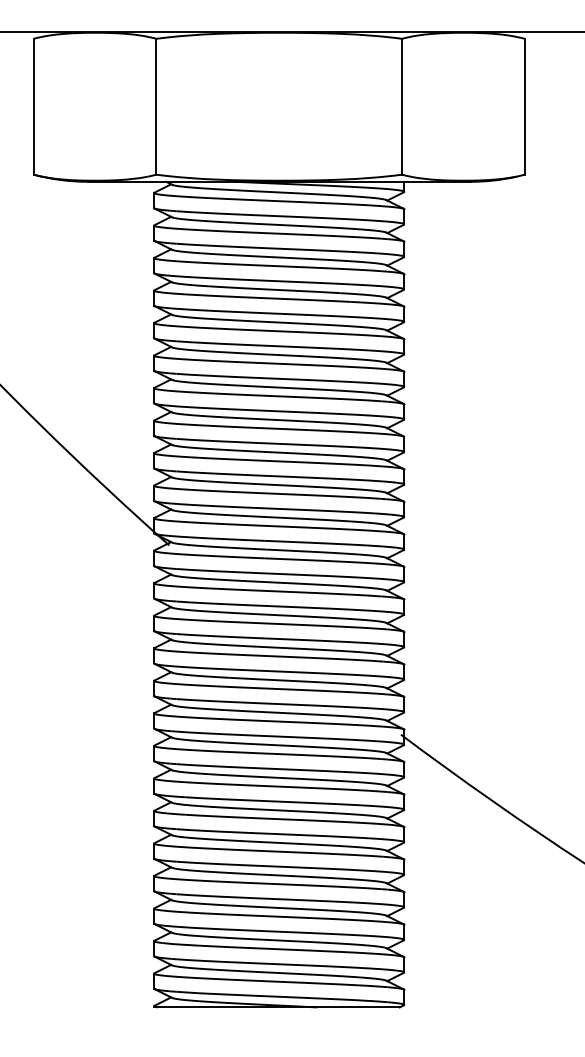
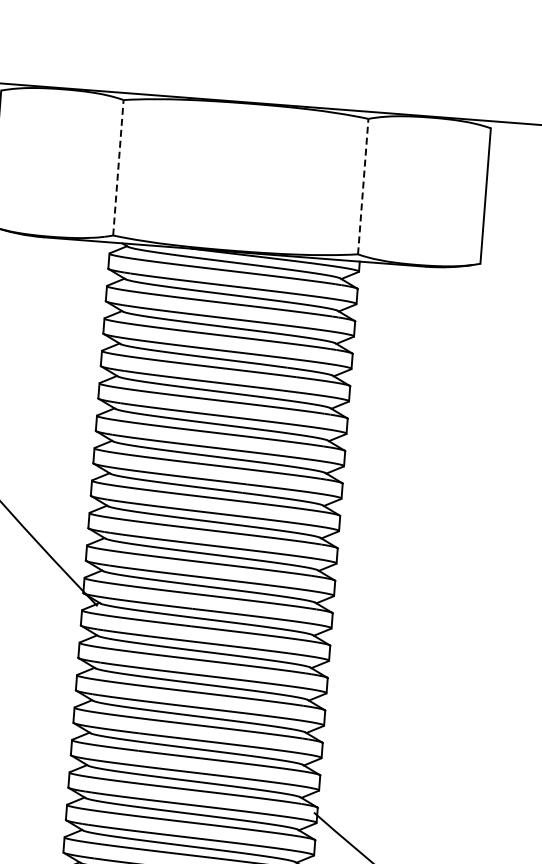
line: (156, 106) -> (118, 167), solid -> dashed
line: (402, 106) -> (363, 186), solid -> dashed

